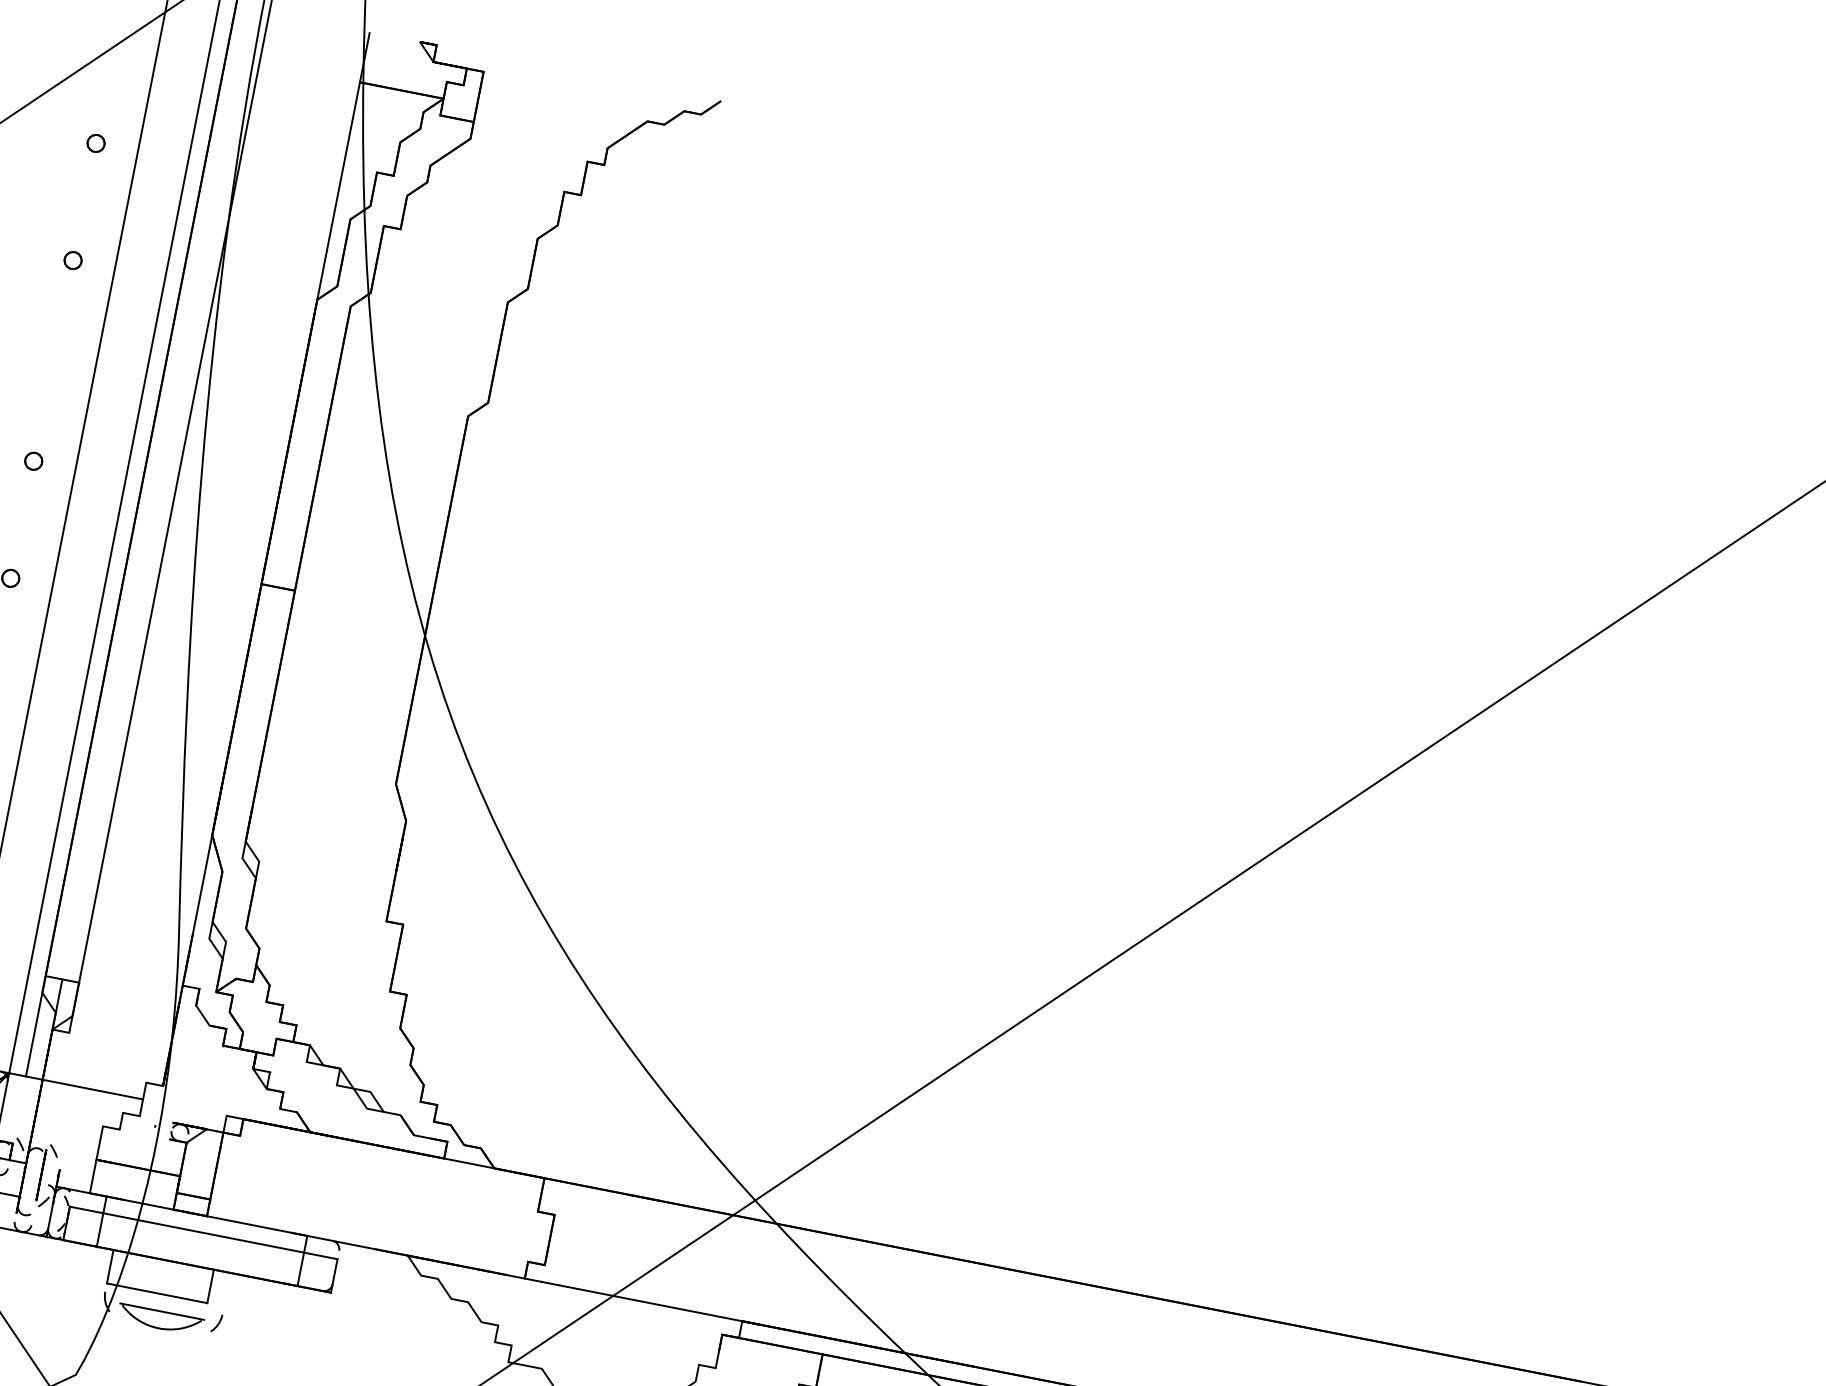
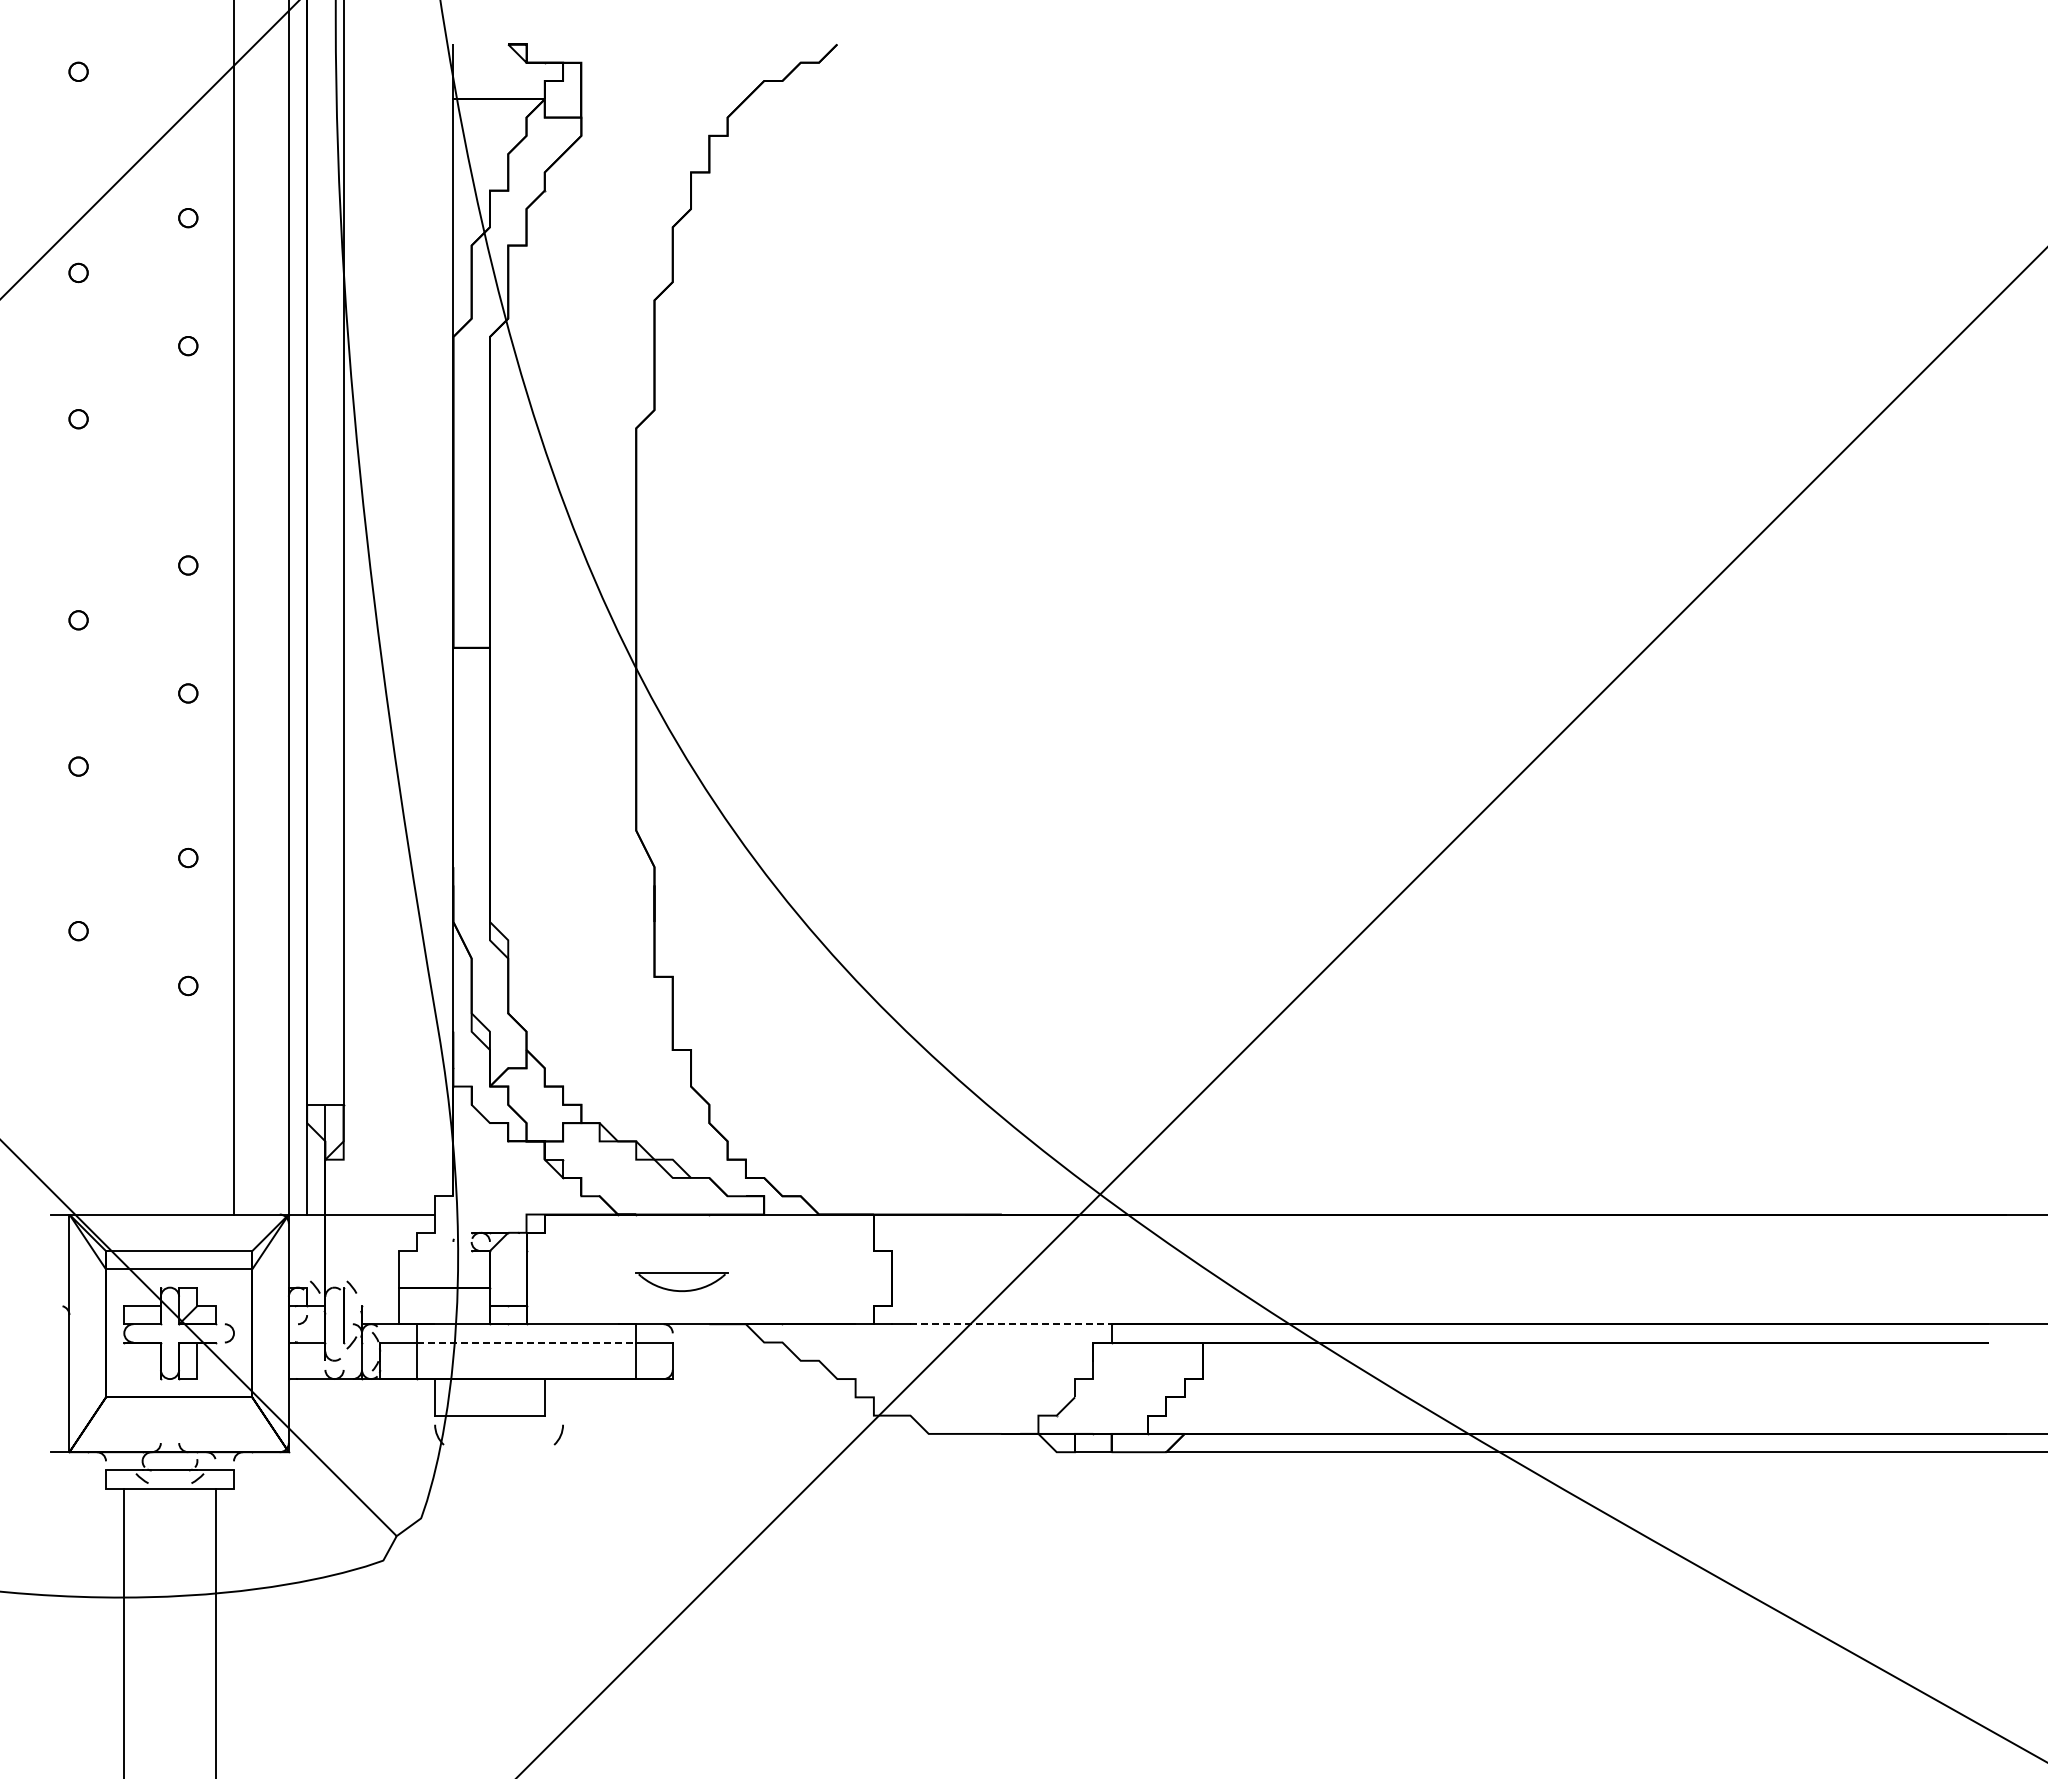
line: (203, 1232) -> (526, 1342), solid -> dashed
line: (658, 1305) -> (1020, 1324), solid -> dashed
part: (160, 1319) -> (681, 1281), moved

